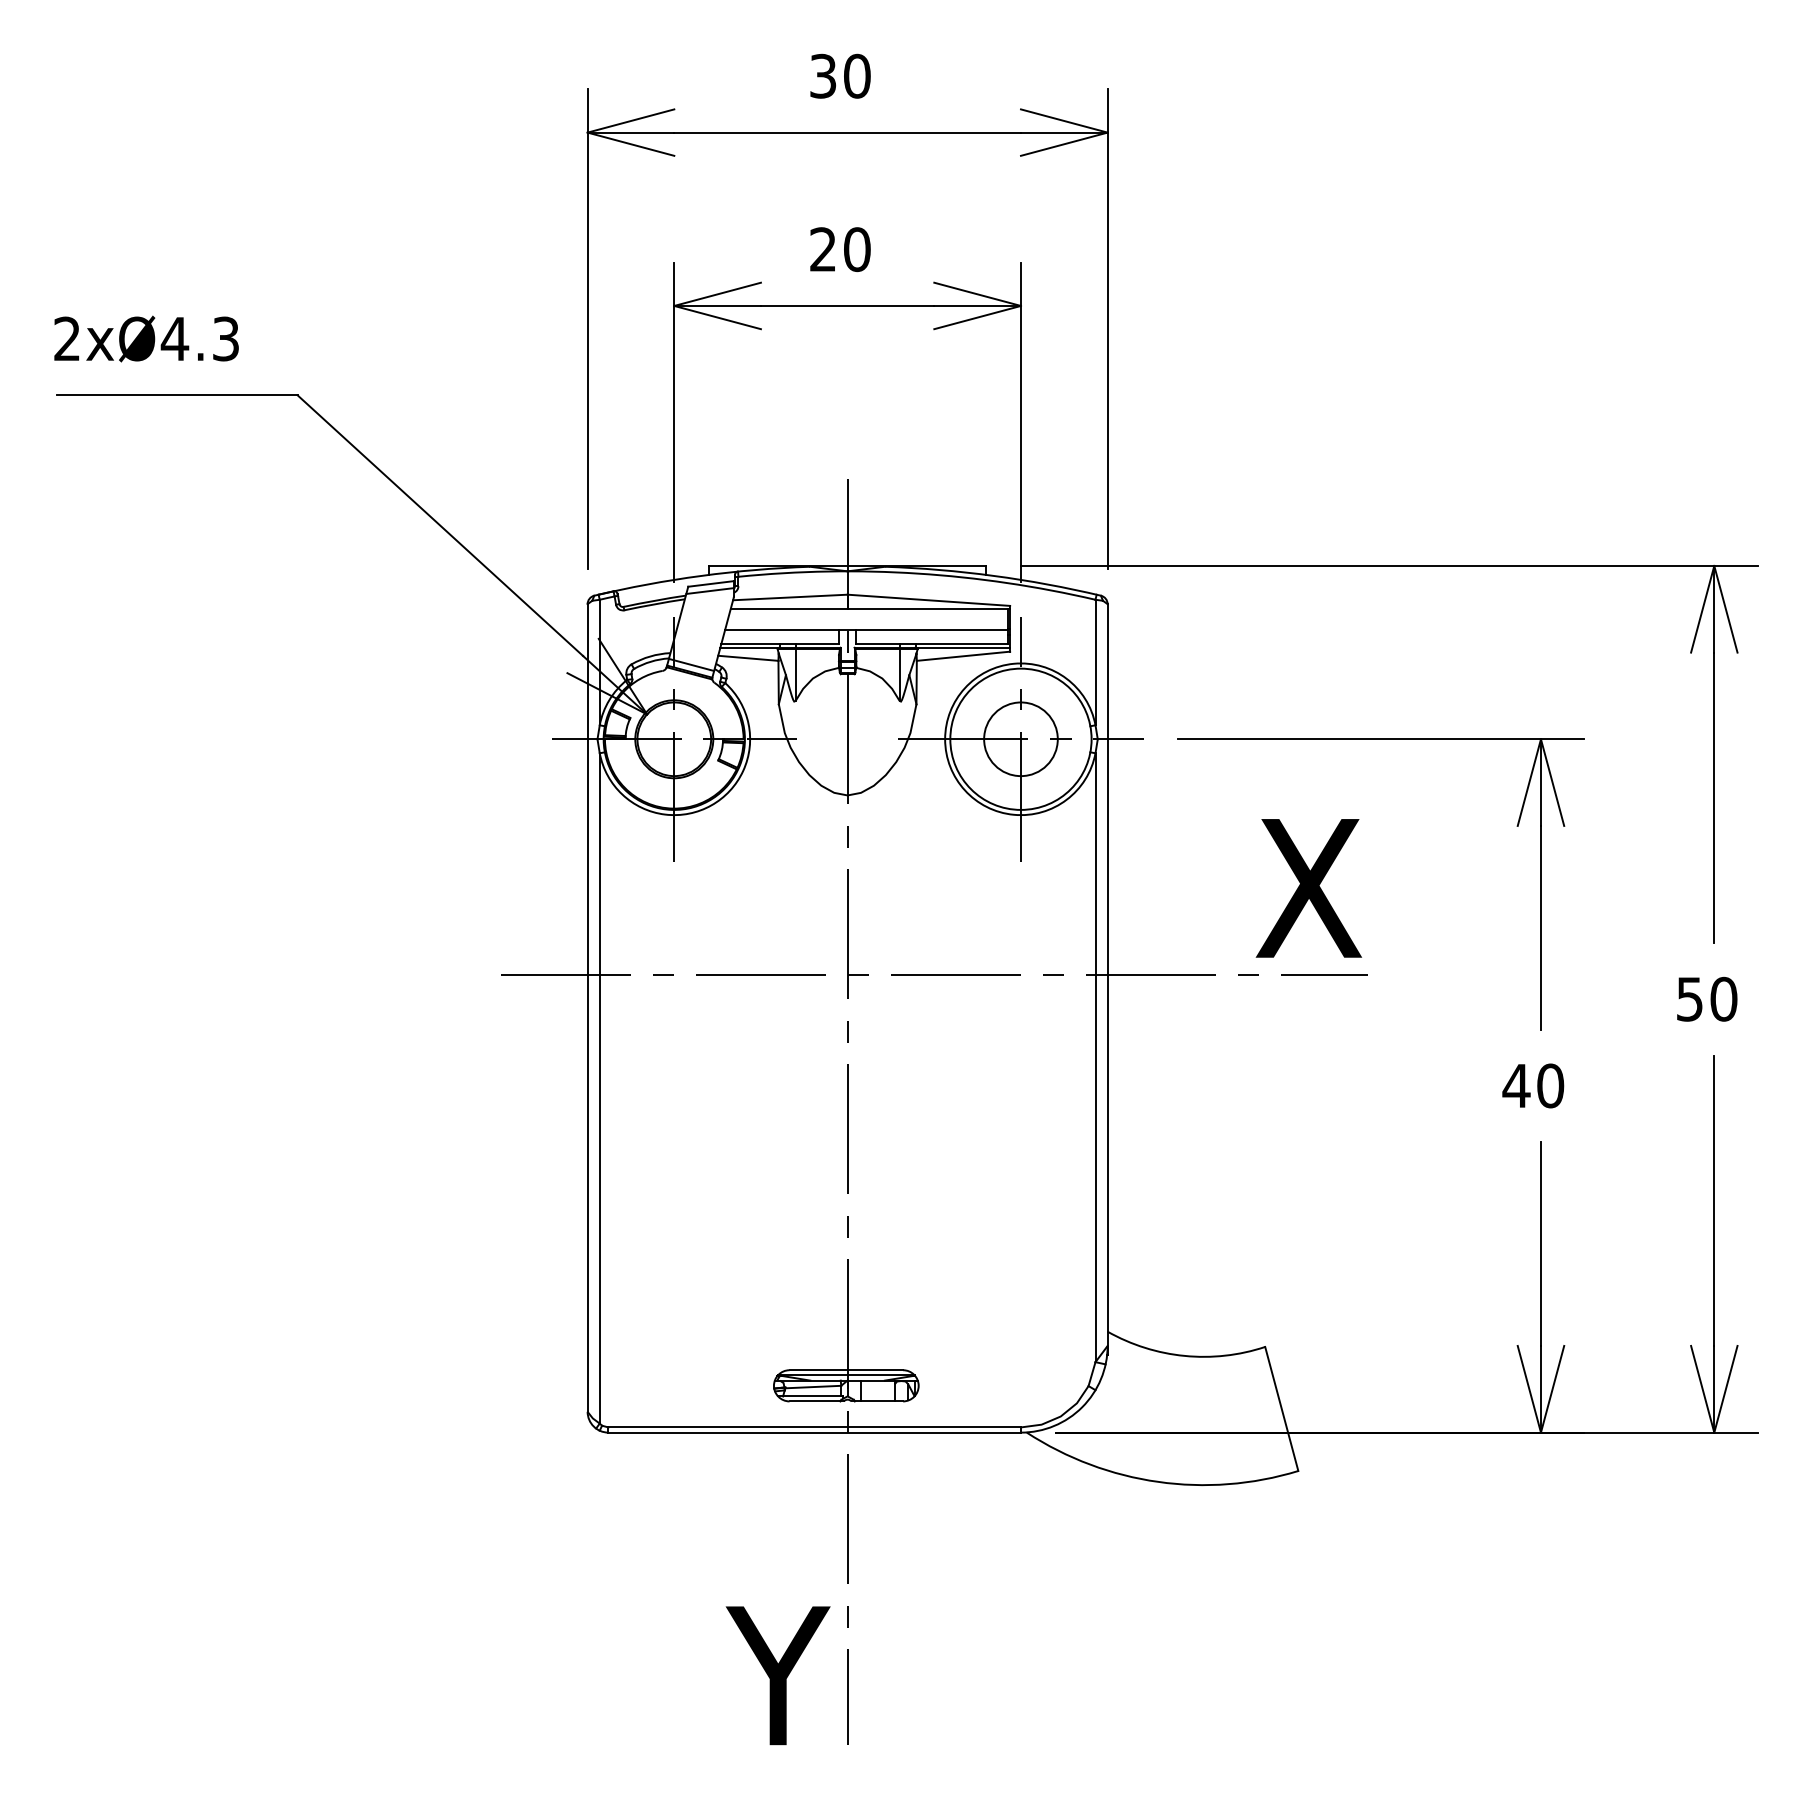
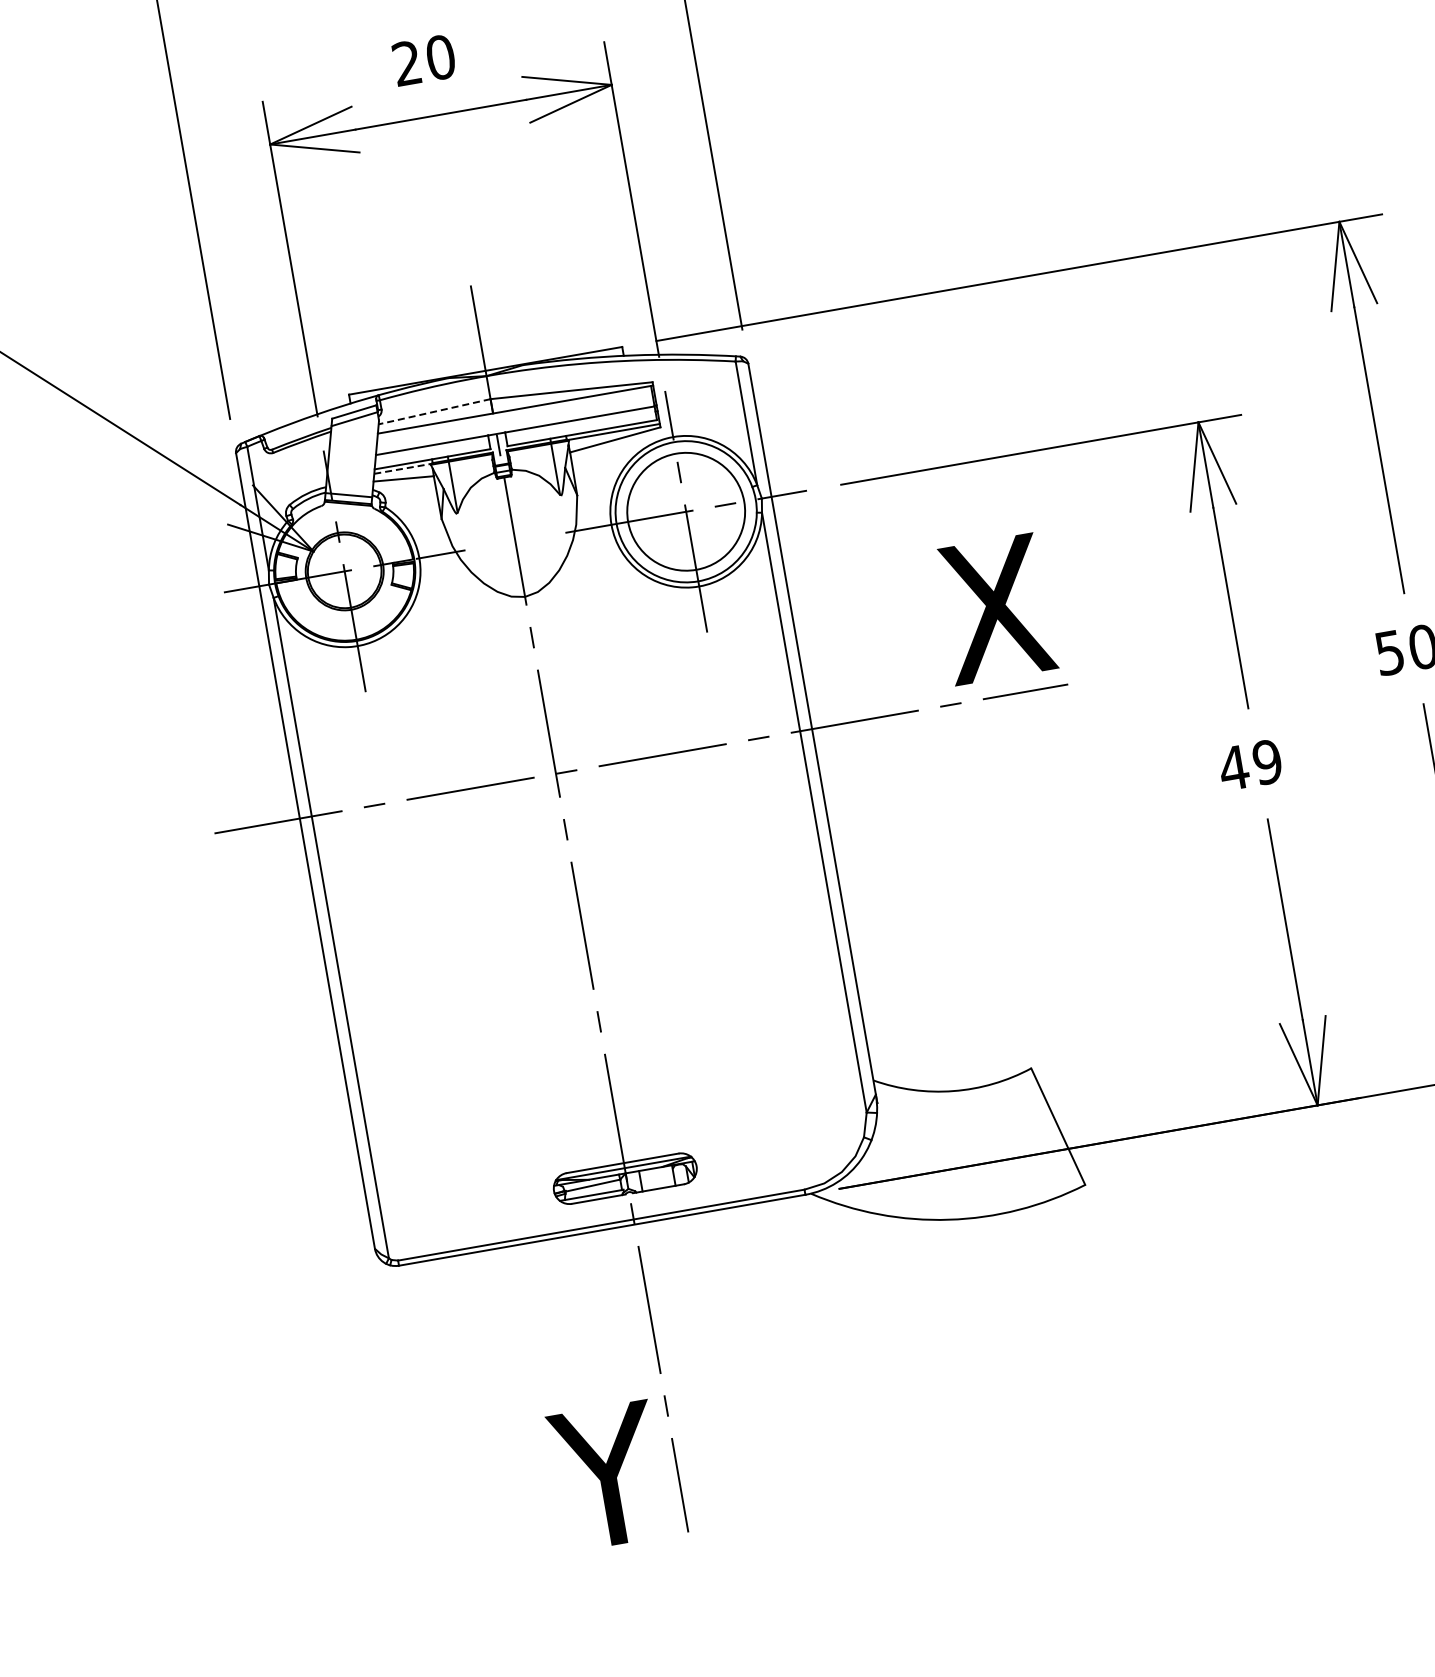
line: (789, 597) -> (433, 411), solid -> dashed
line: (748, 648) -> (402, 469), solid -> dashed
circle: (1020, 739) -> (685, 512), size x1.6
text: (1550, 1085) -> (1267, 761), 40 -> 49

